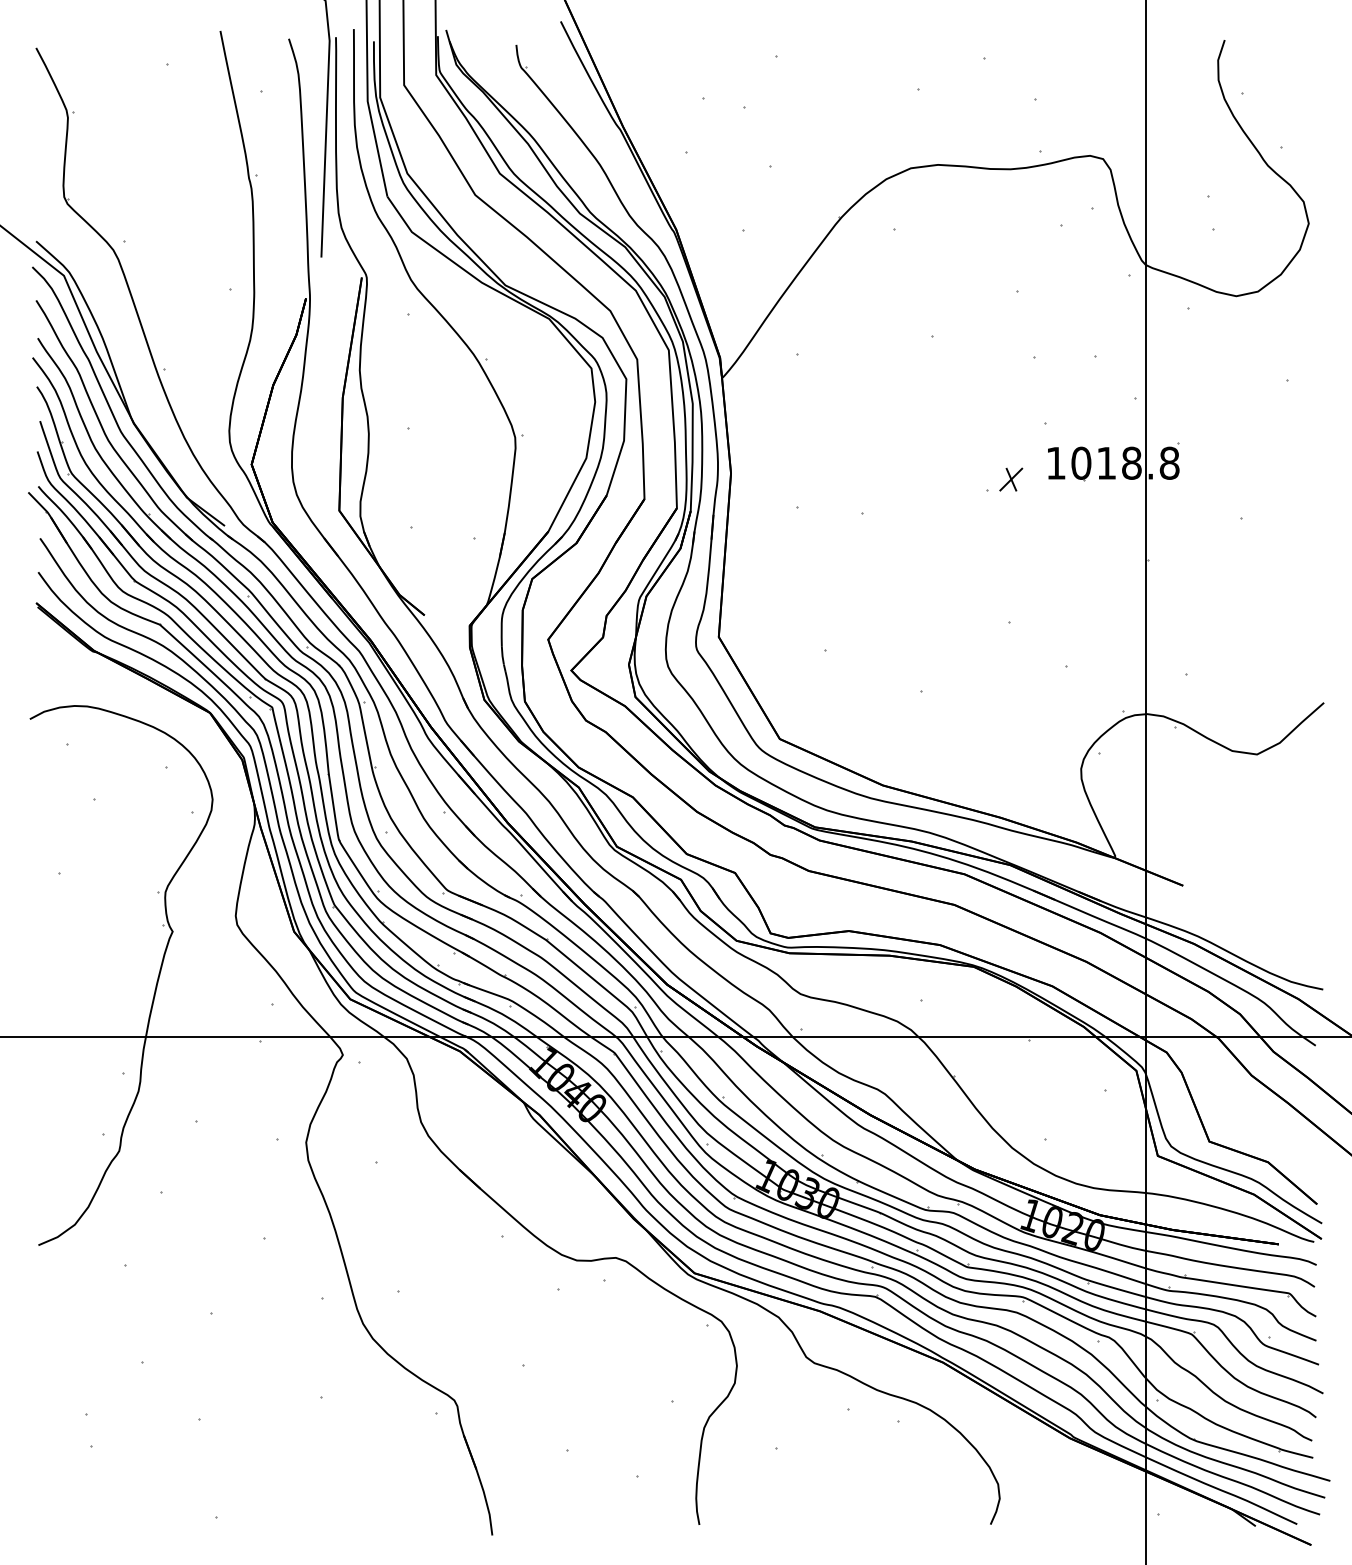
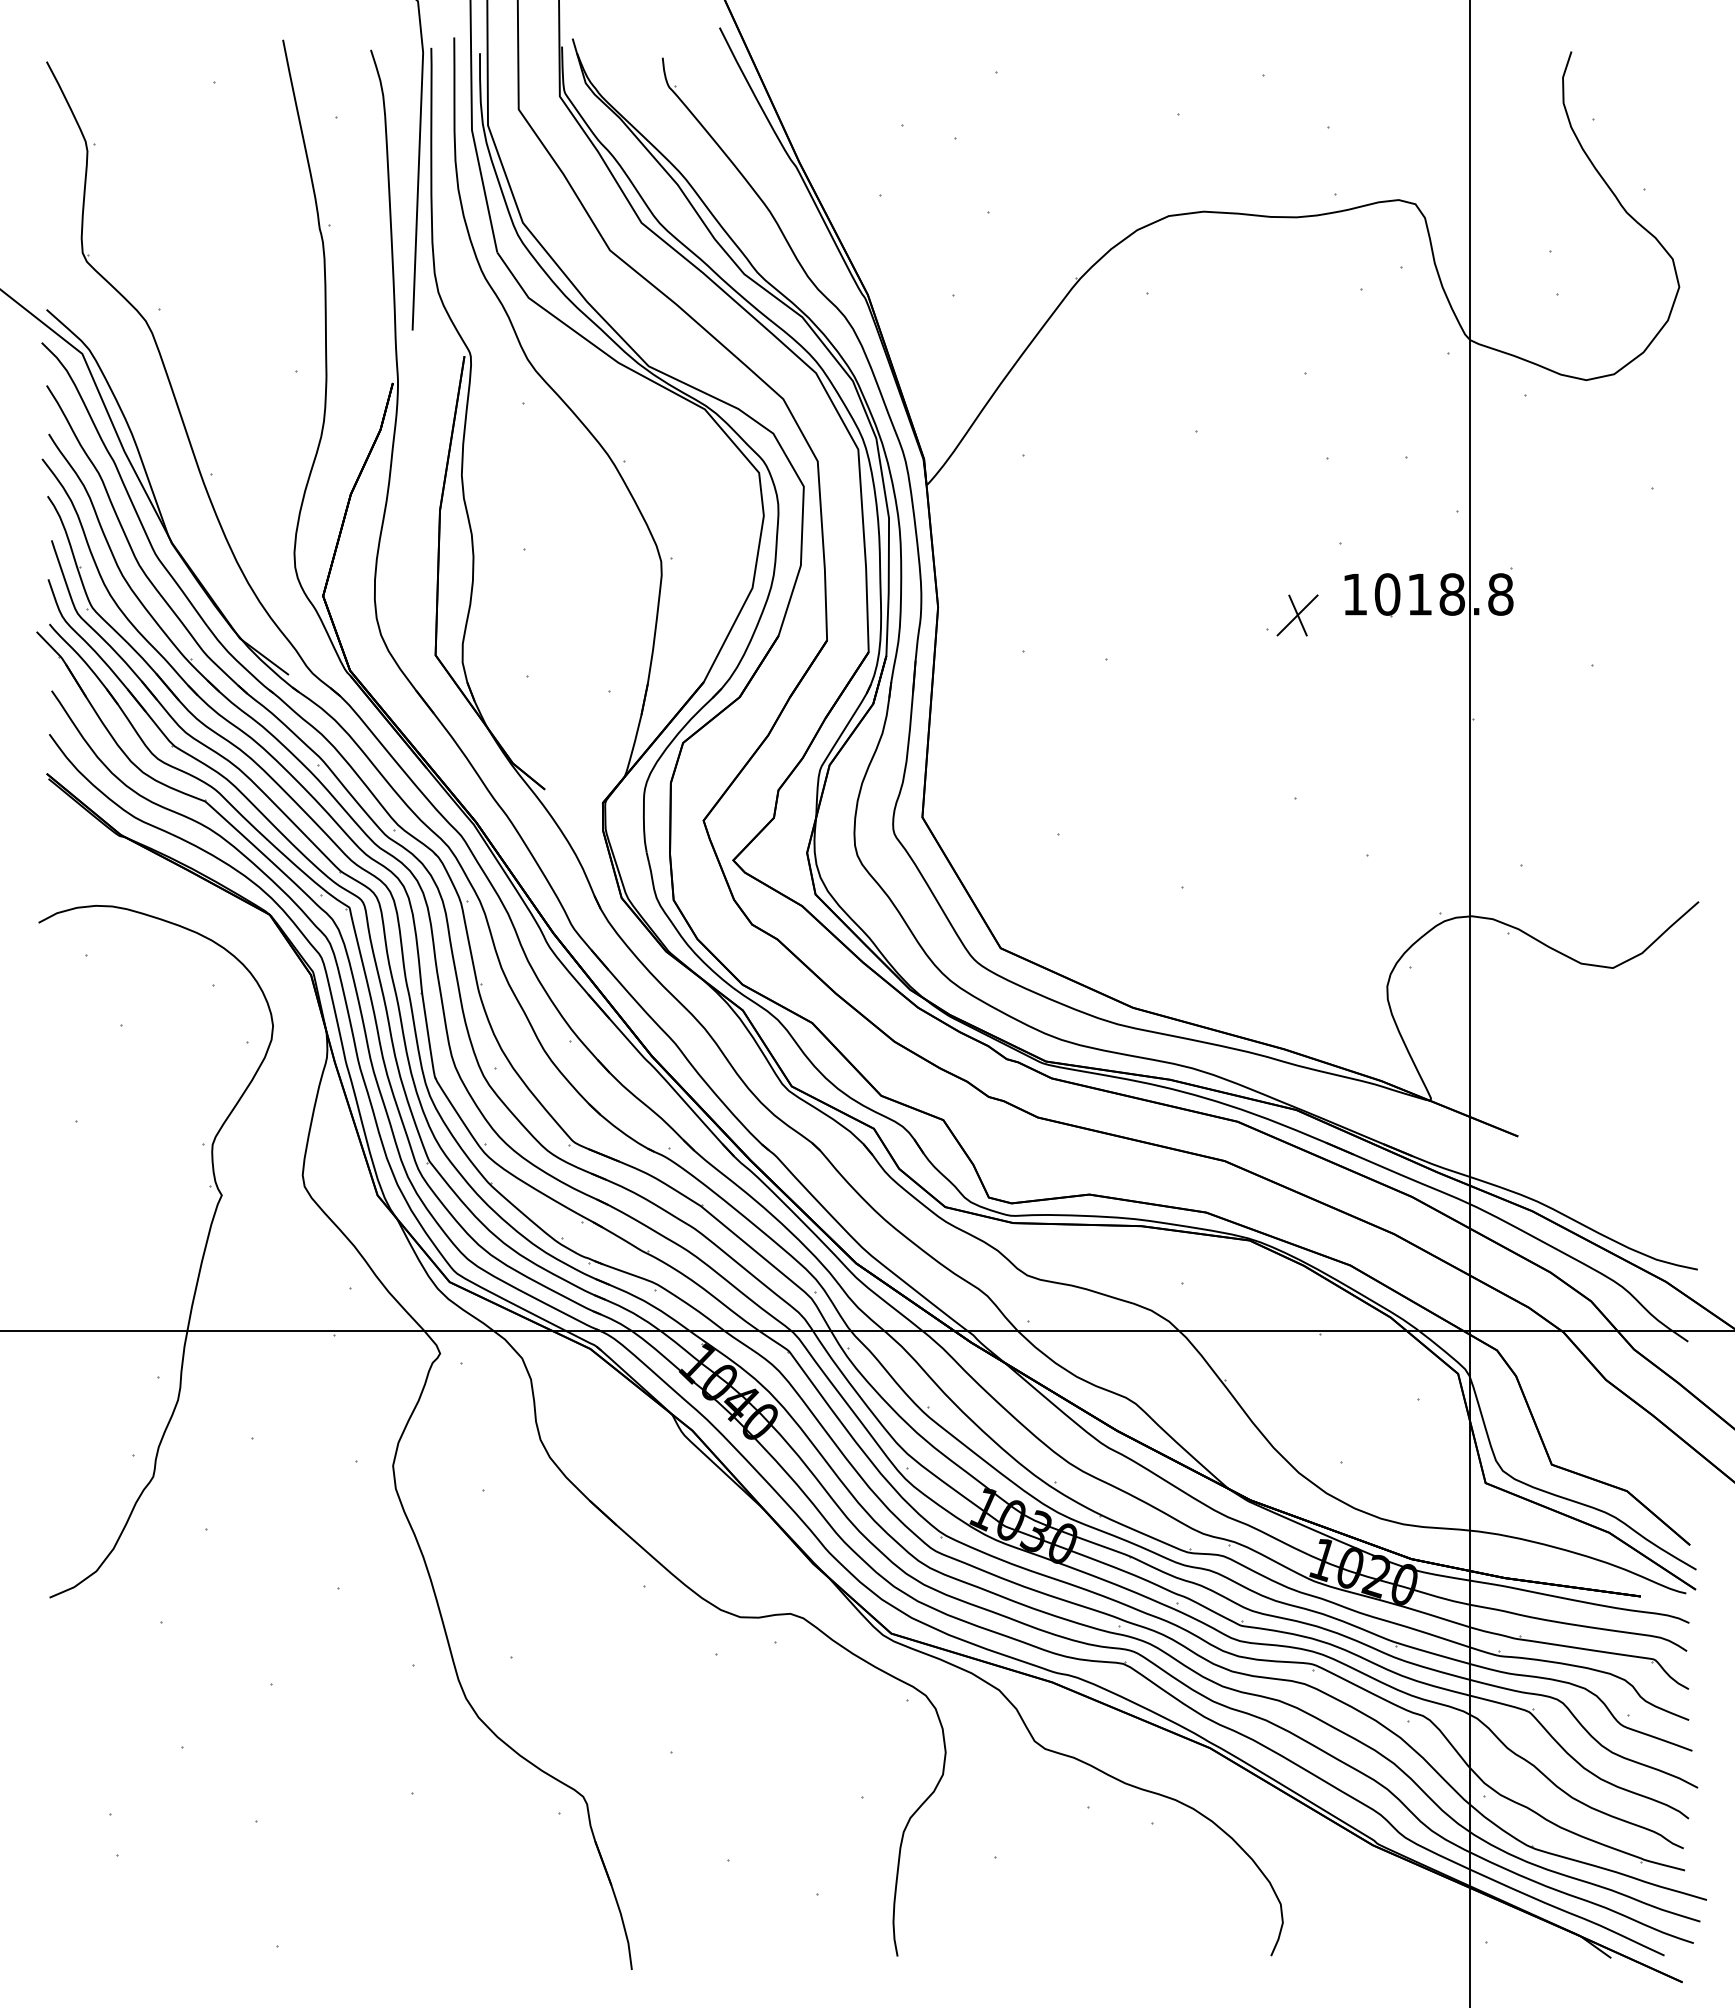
part: (1011, 479) -> (1297, 615), size x1.43

